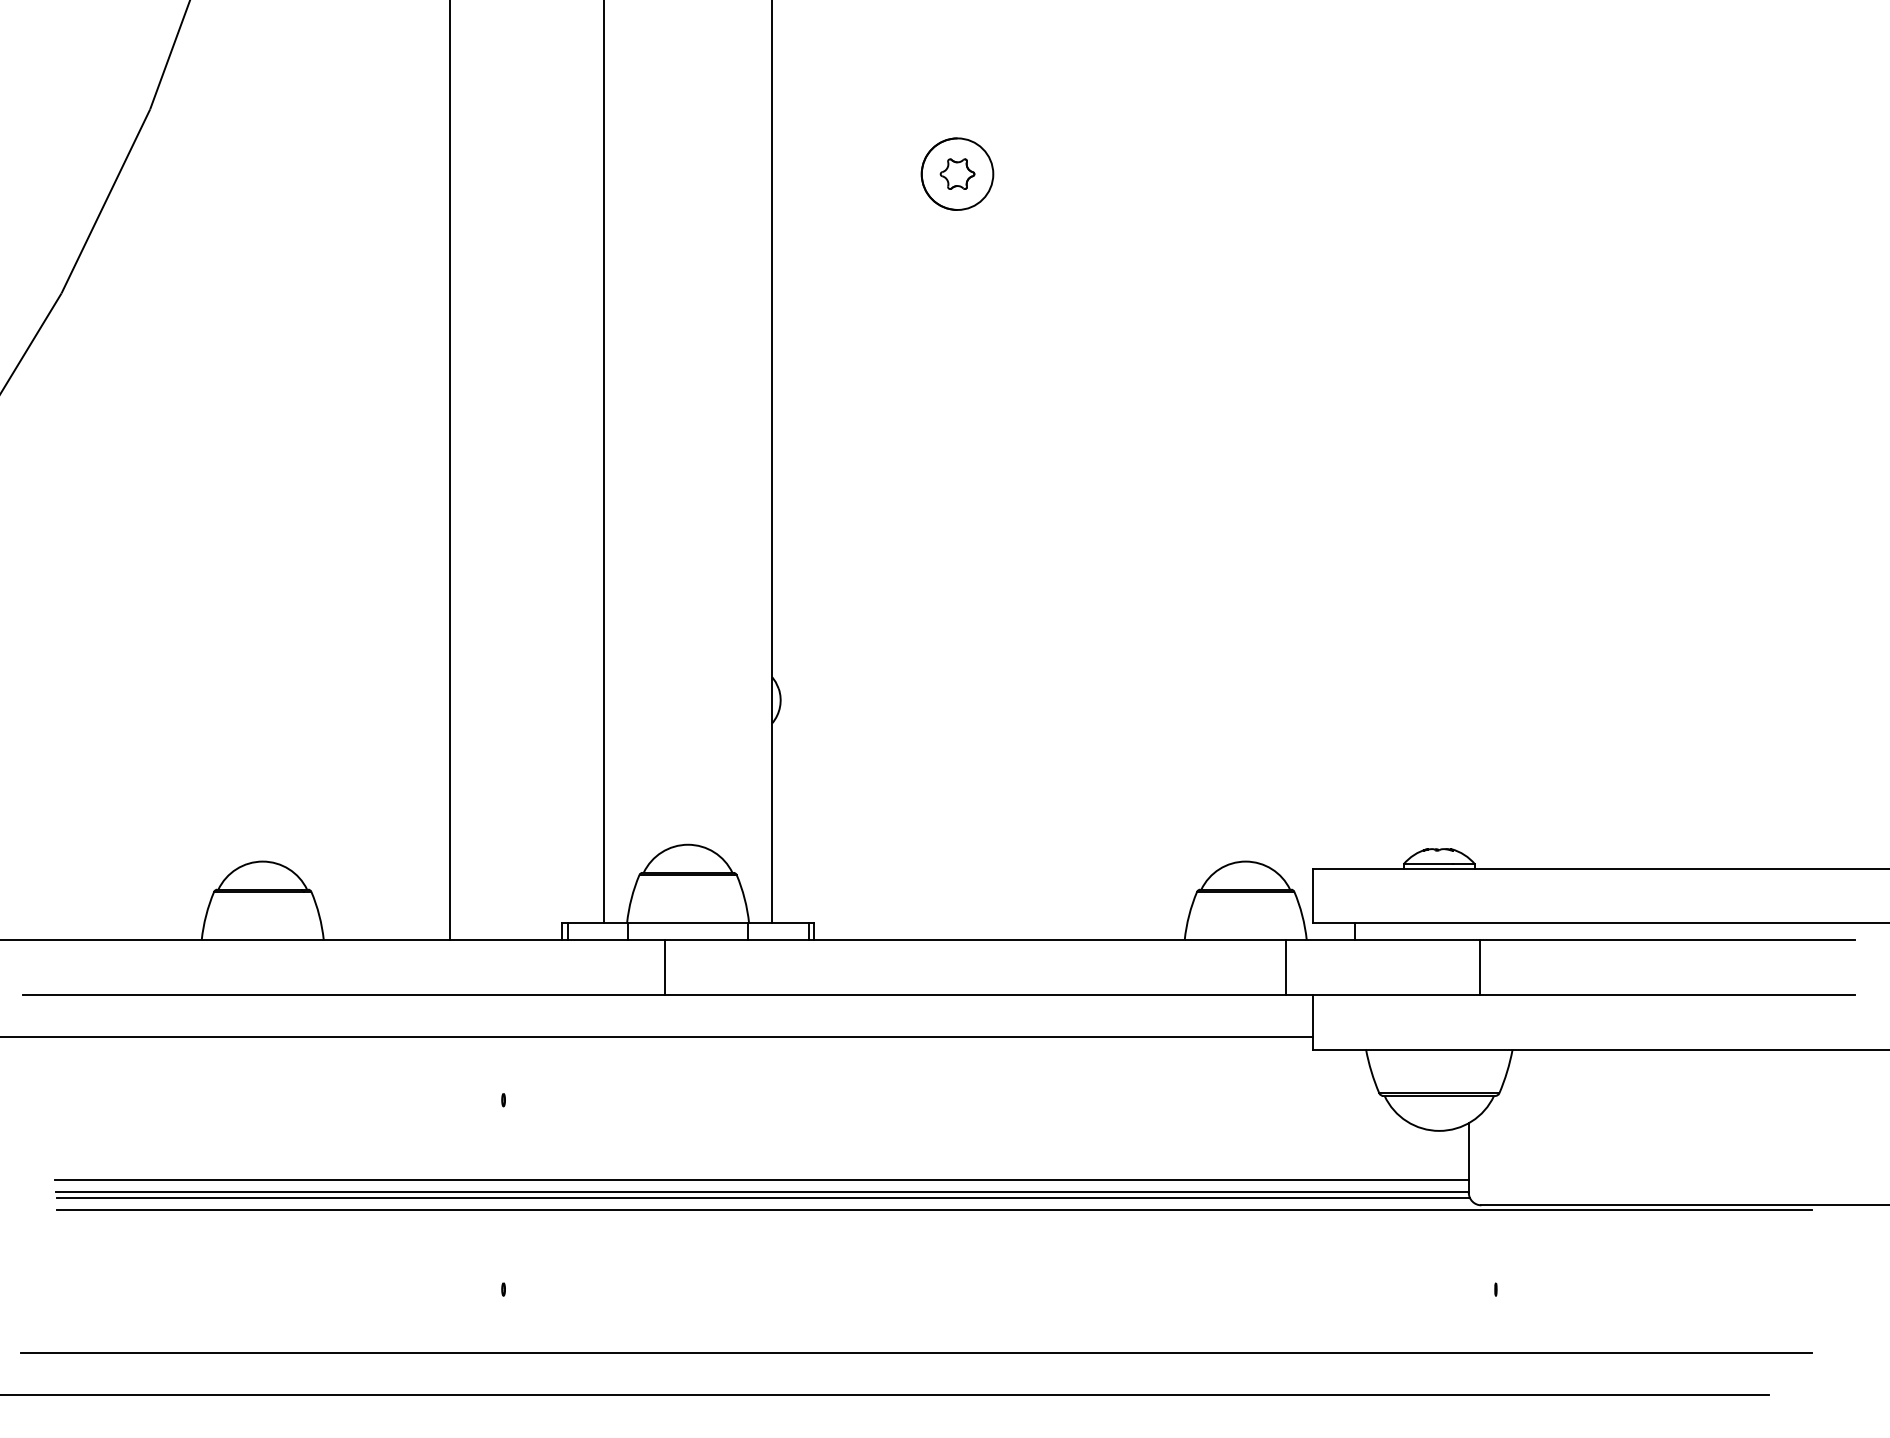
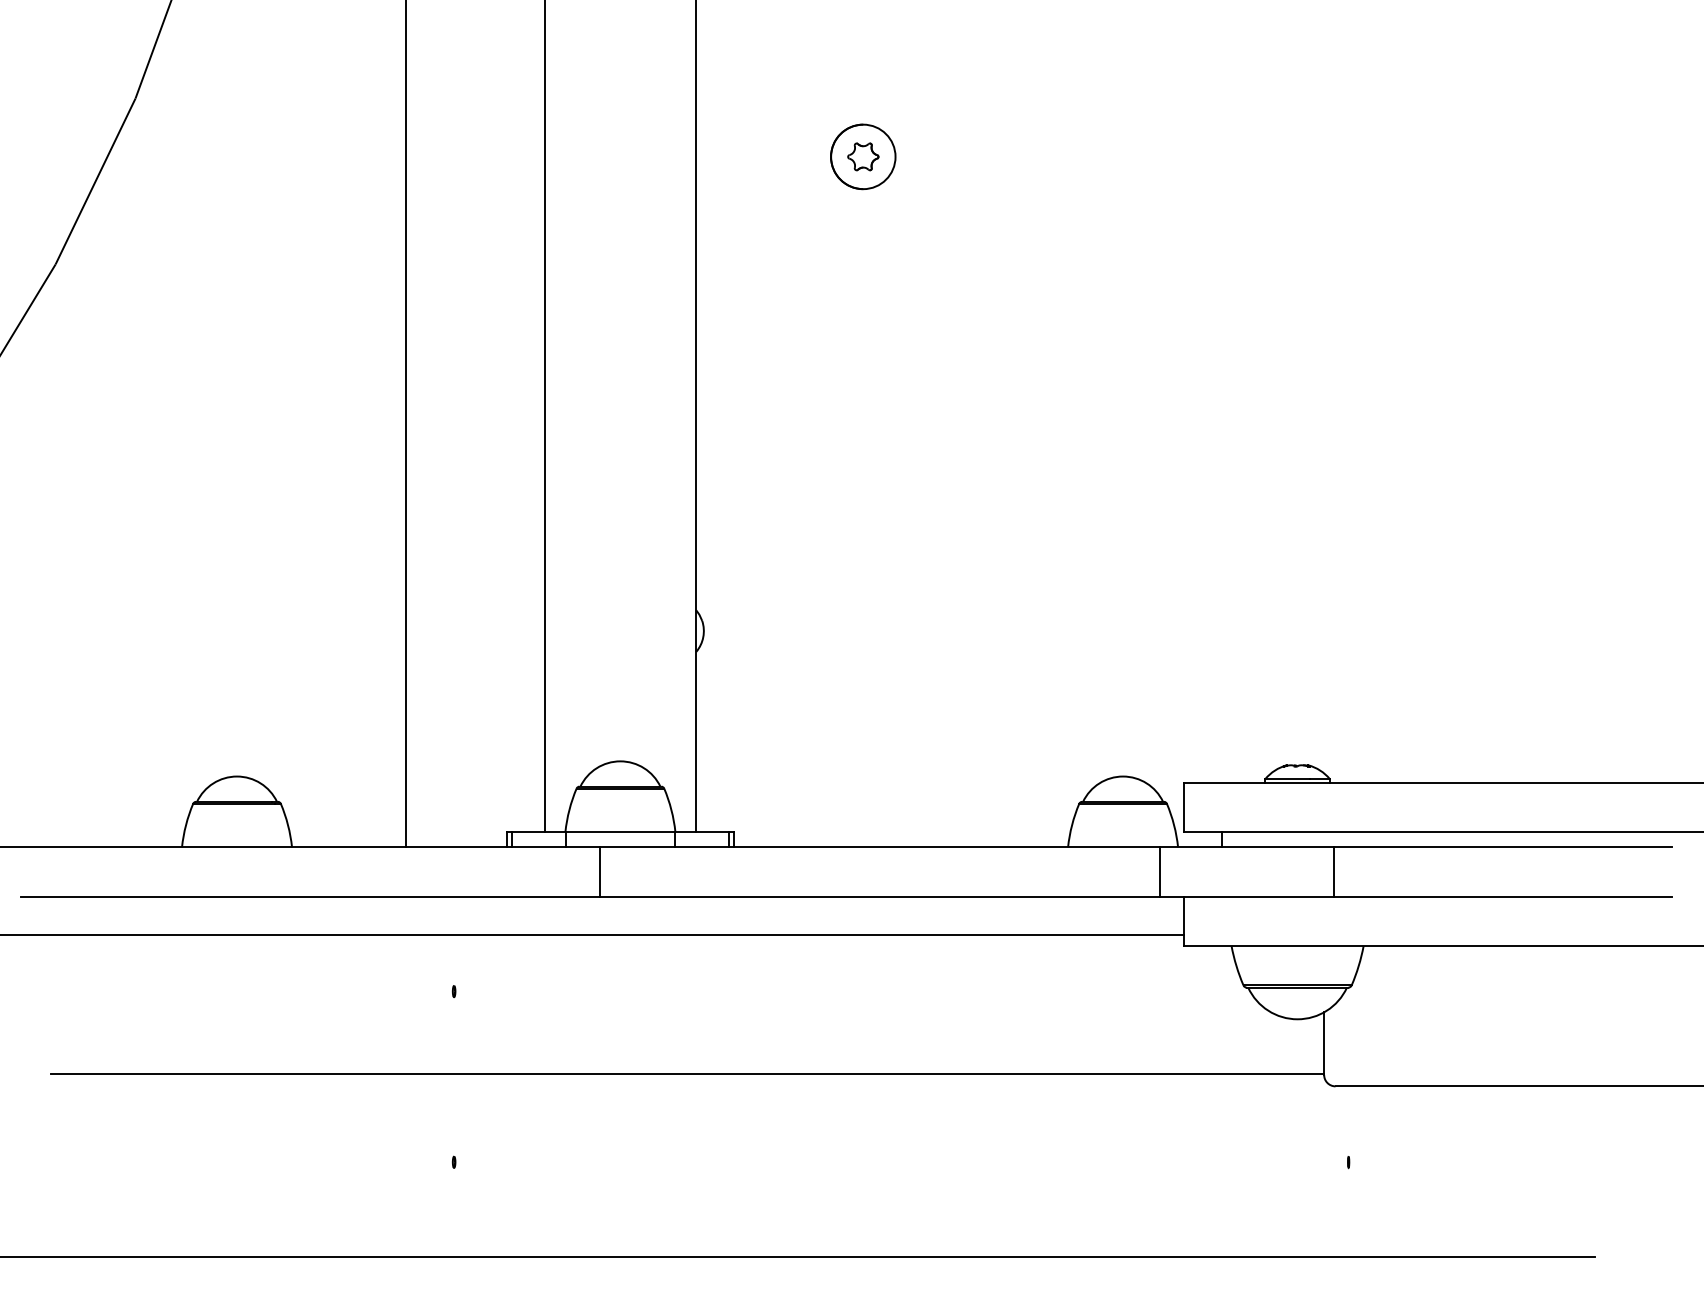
line: (761, 1179) -> (686, 1063), removed
line: (762, 1197) -> (687, 1079), removed
line: (934, 1209) -> (842, 1090), removed
line: (916, 1352) -> (826, 1219), removed

